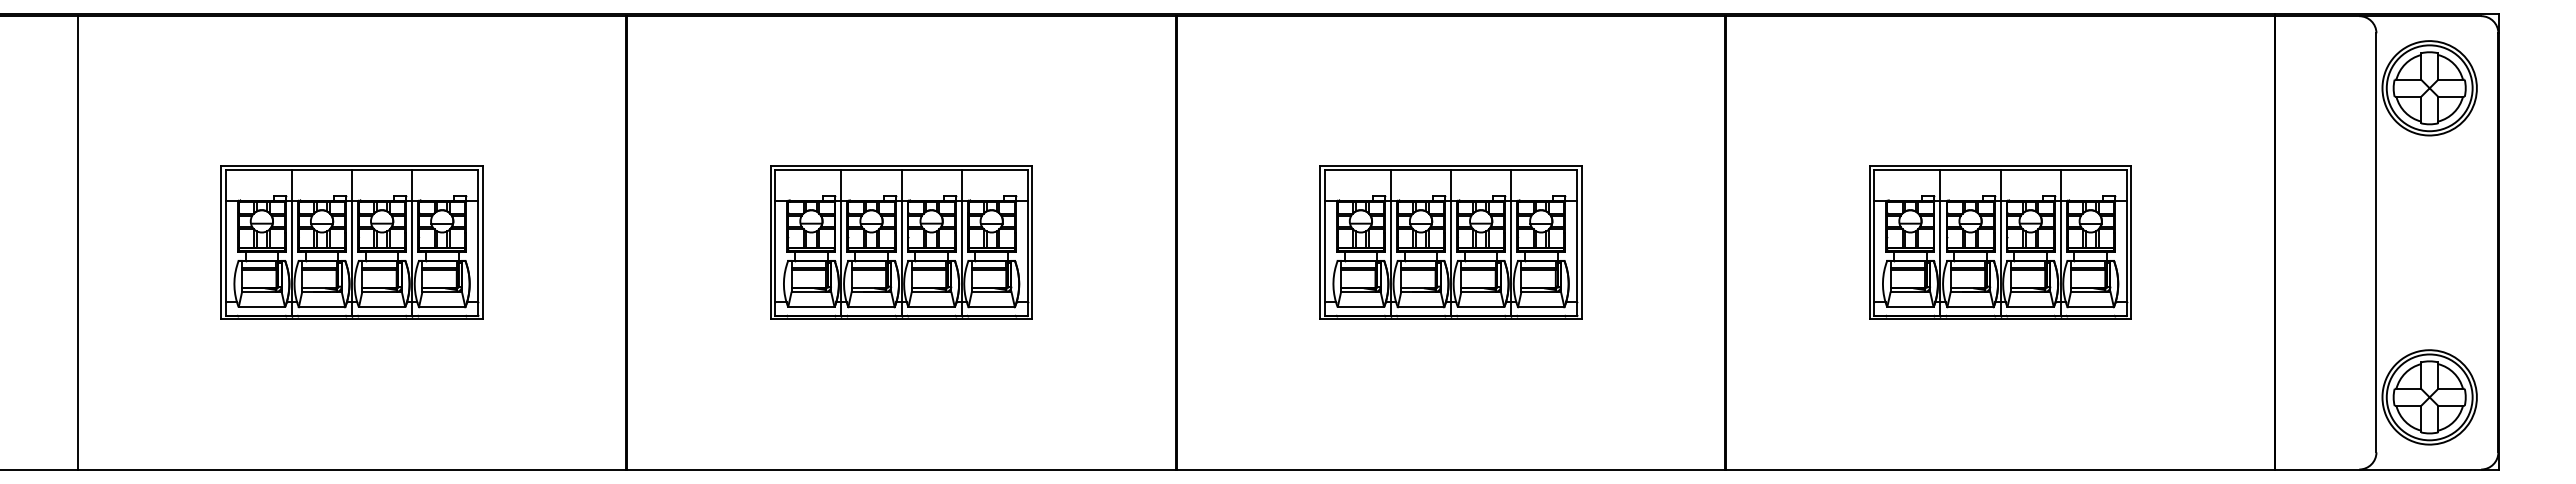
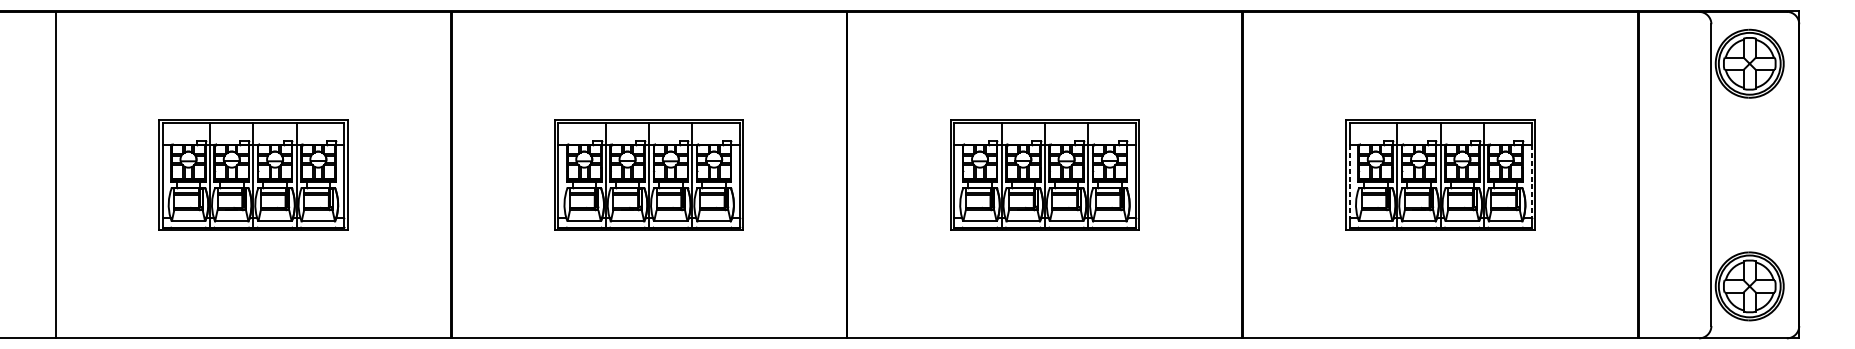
line: (1874, 251) -> (1349, 181), solid -> dashed
line: (2126, 251) -> (1531, 181), solid -> dashed

